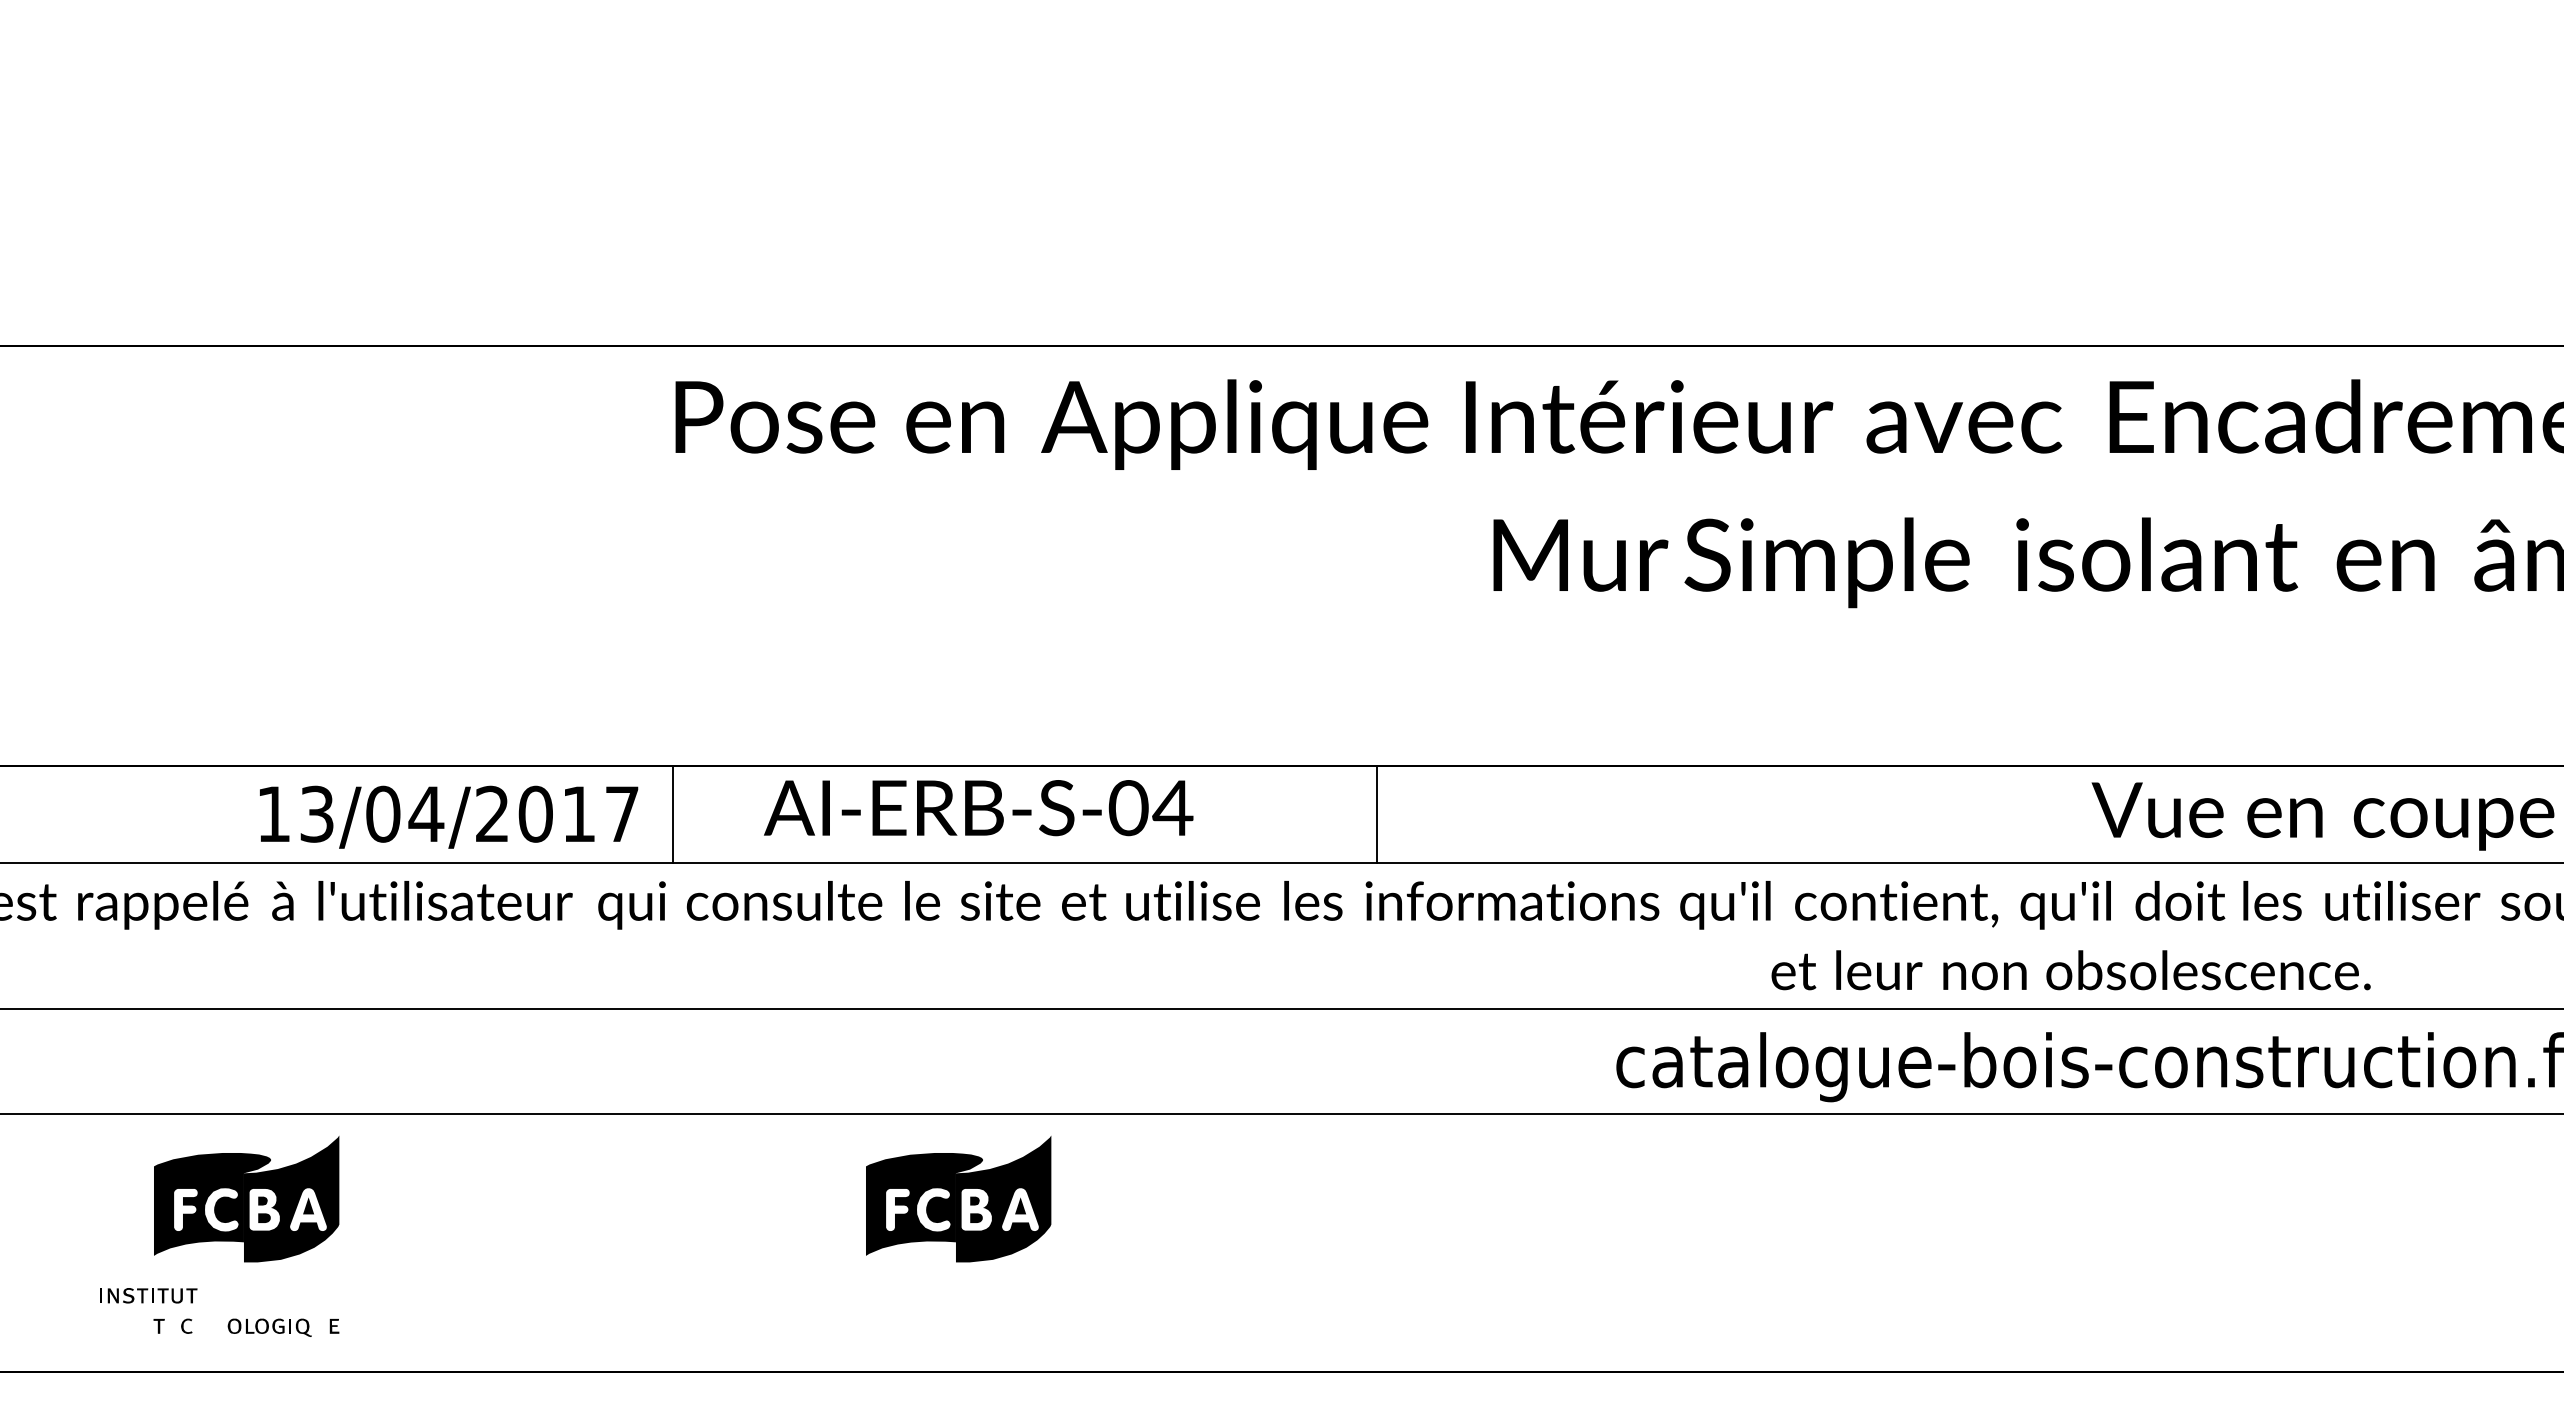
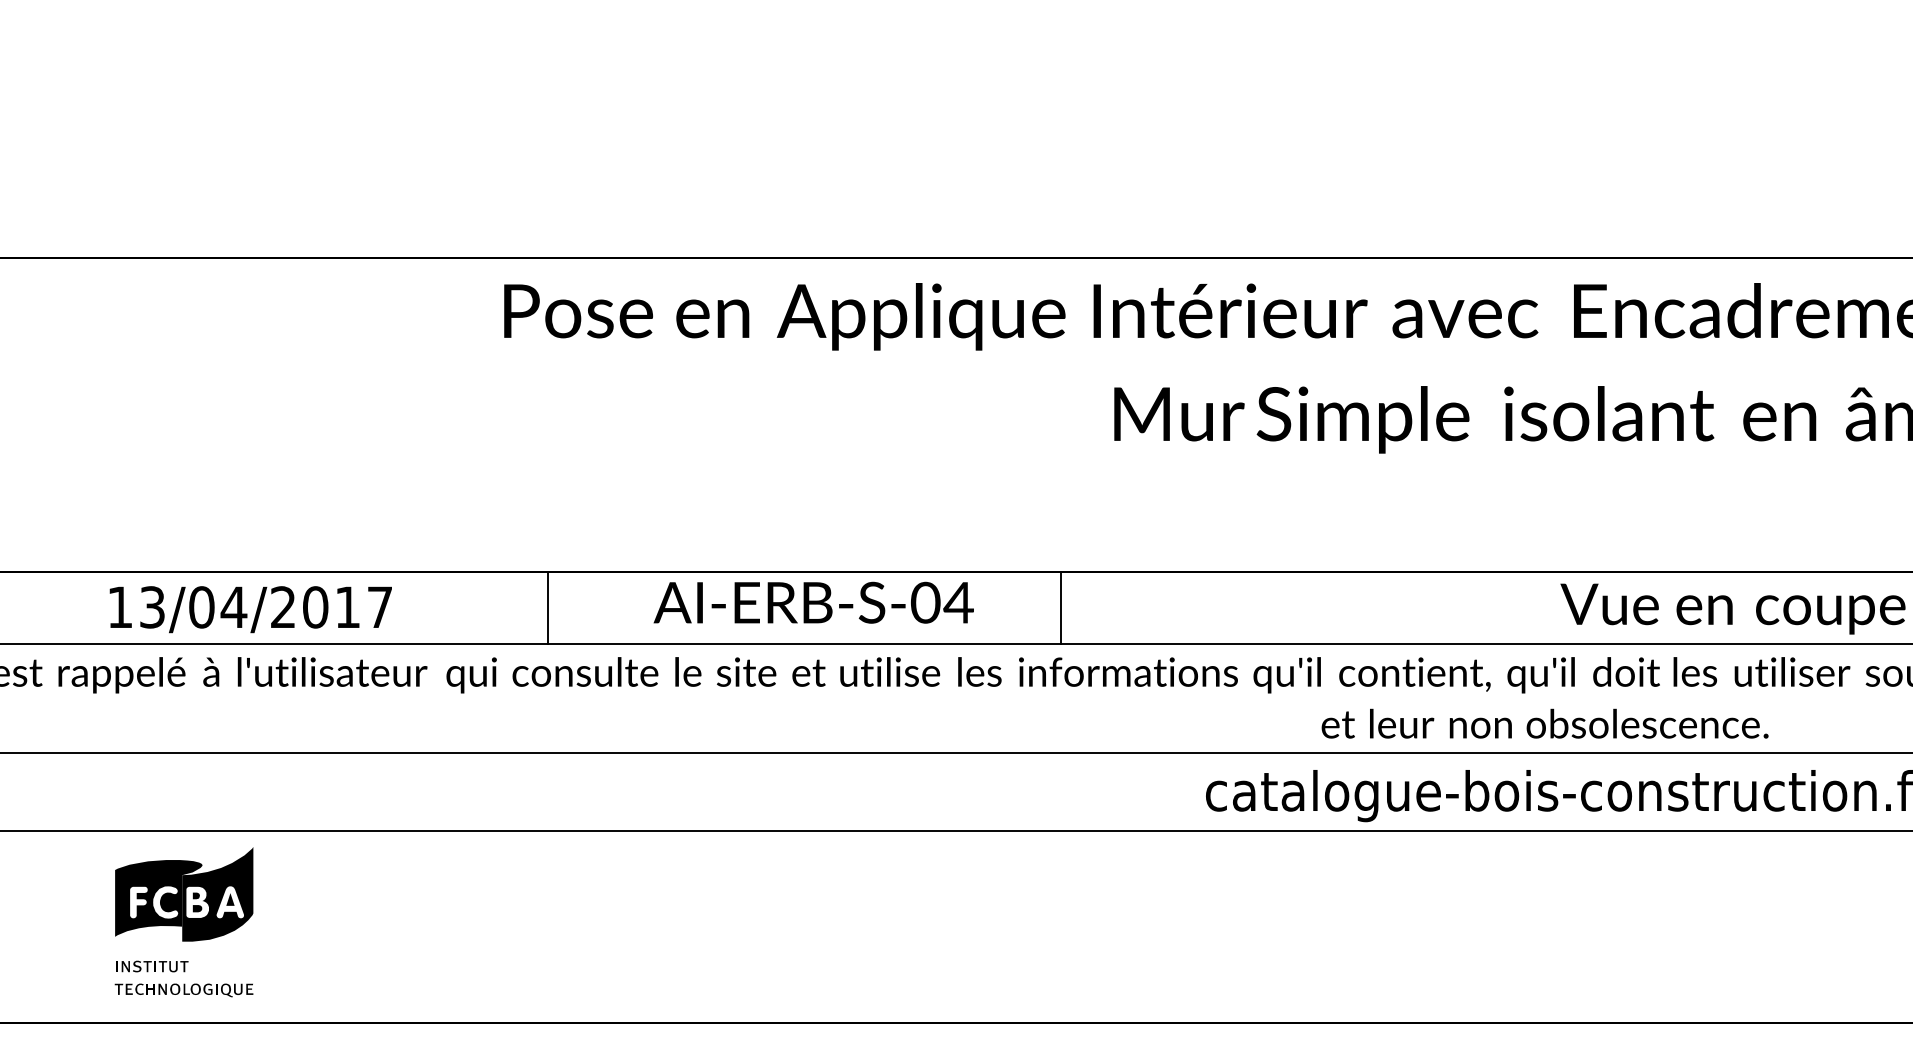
text: (978, 808) -> (813, 603), moved
line: (672, 814) -> (548, 607), moved
line: (1376, 814) -> (1061, 607), moved
text: (449, 816) -> (251, 609), moved
part: (958, 1199) -> (715, 894), removed
part: (148, 1295) -> (152, 966), moved
fill: (172, 1325) -> (128, 988), added
fill: (200, 1325) -> (149, 988), added
fill: (217, 1325) -> (162, 988), added
fill: (318, 1326) -> (237, 989), added

